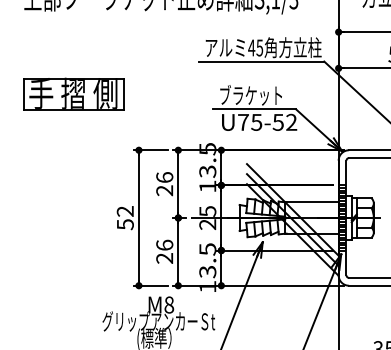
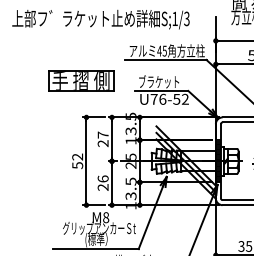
part: (74, 93) -> (81, 80), moved
text: (256, 121) -> (162, 98), U75-52 -> U76-52
text: (163, 176) -> (102, 134), 26 -> 27

